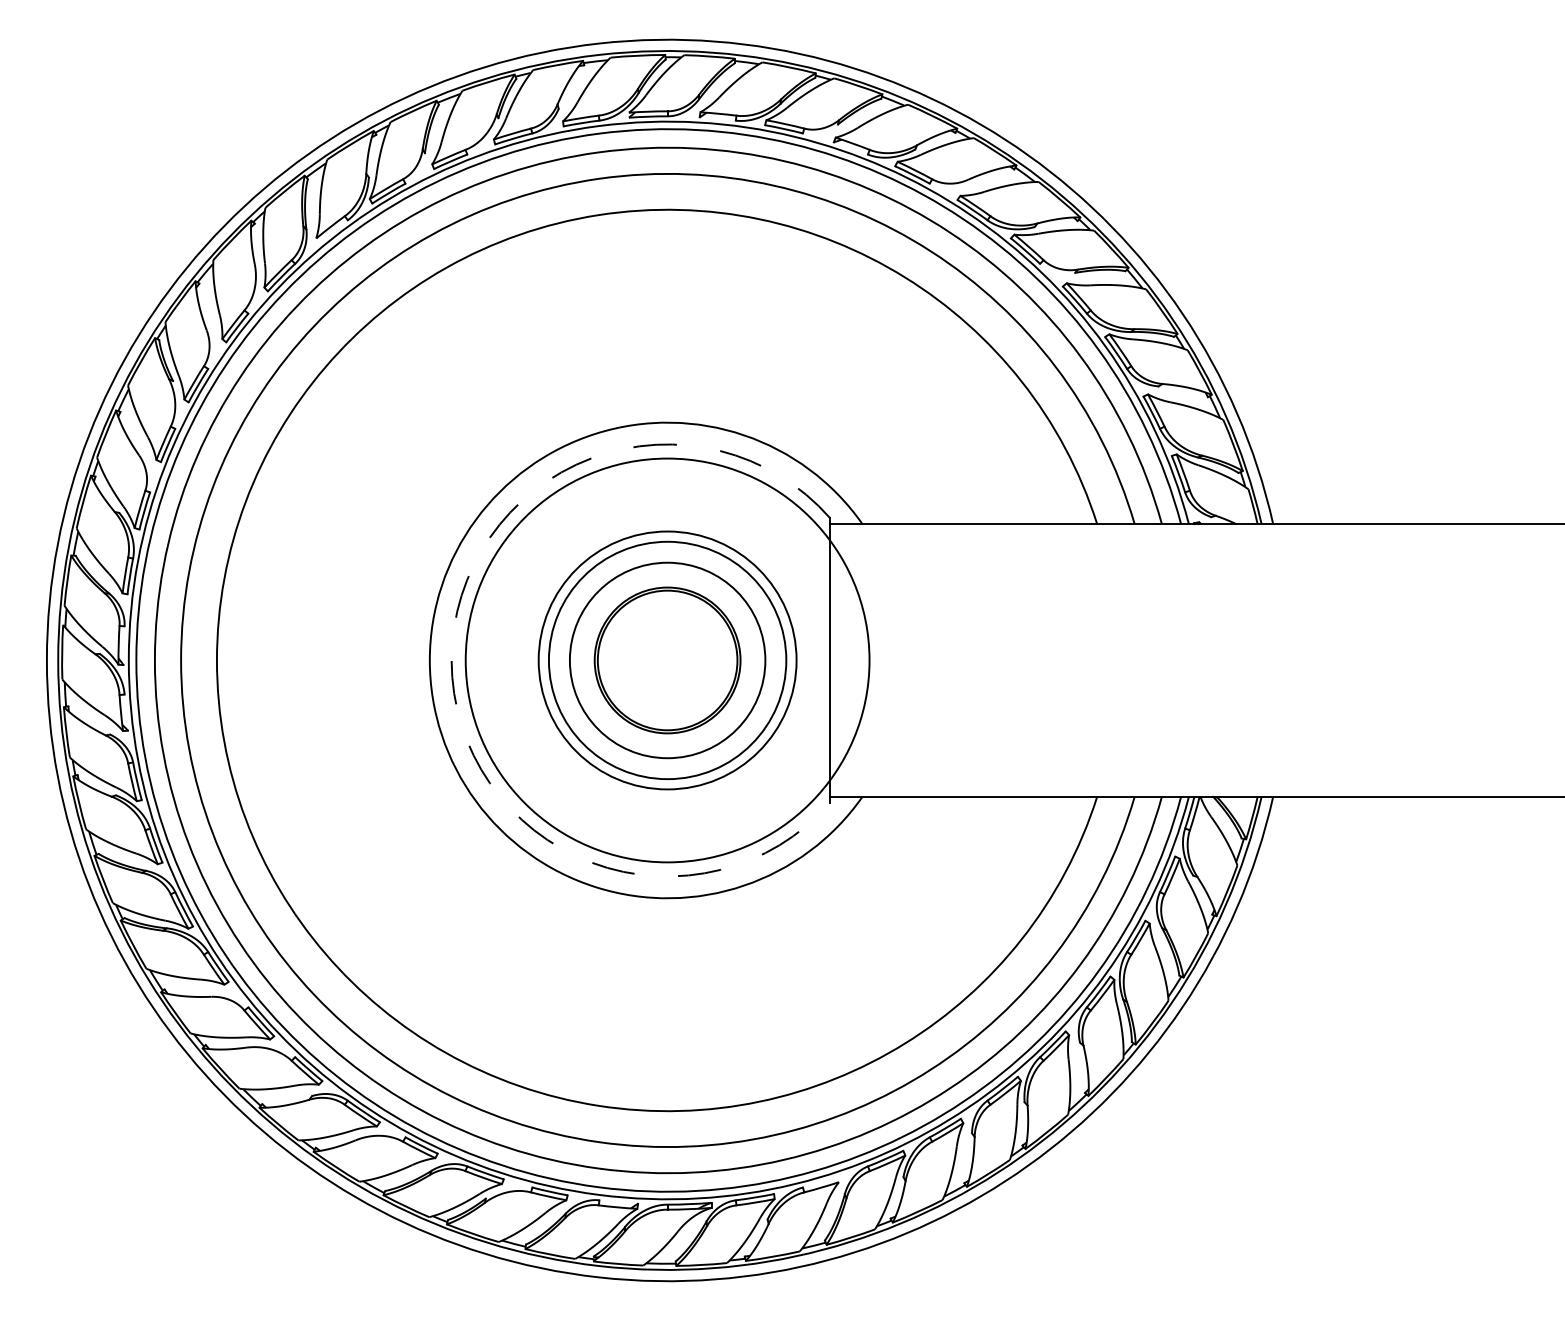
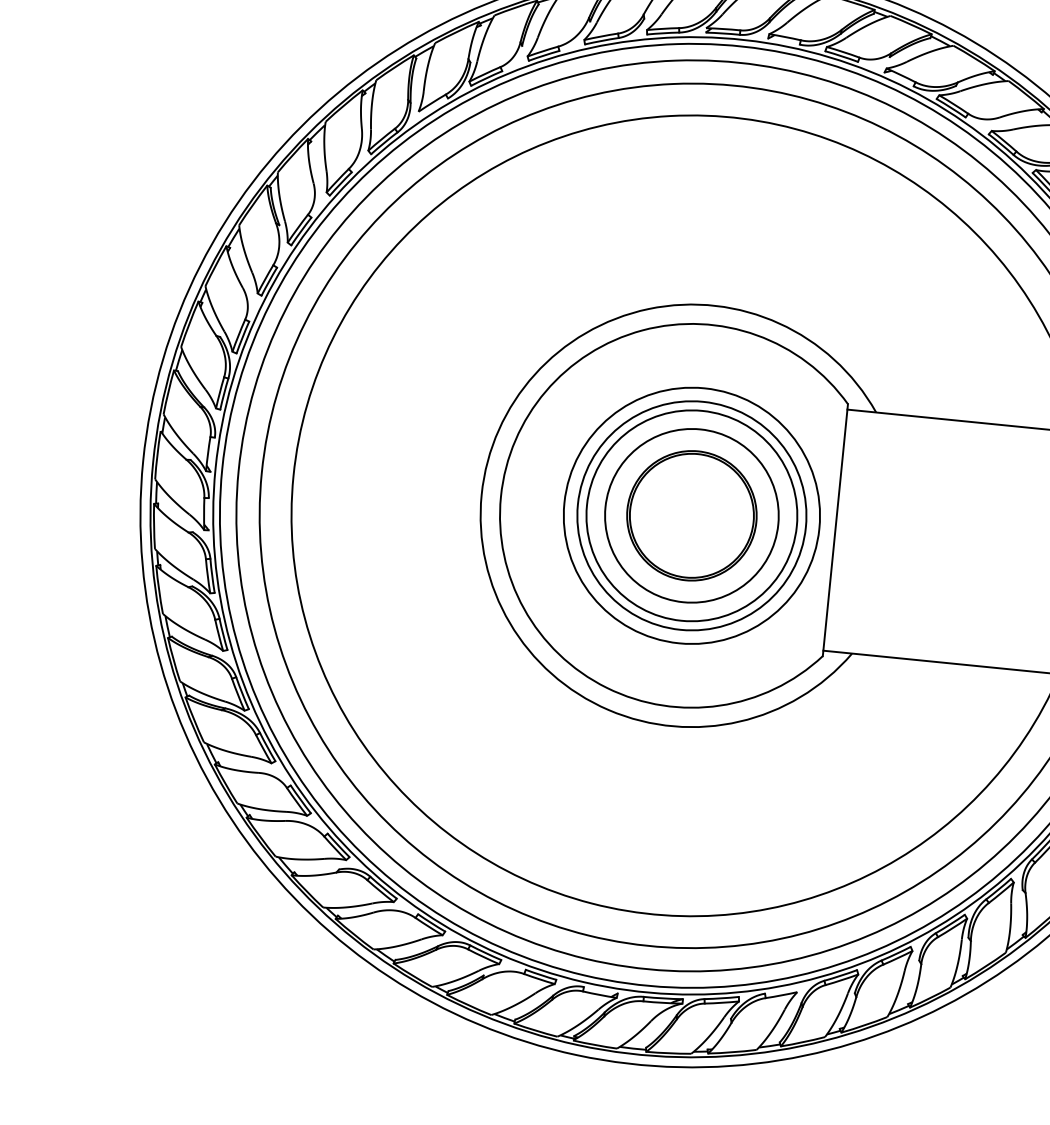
arc: (451, 660) -> (500, 496), dashed -> solid
circle: (667, 660) -> (691, 515), size x0.71

